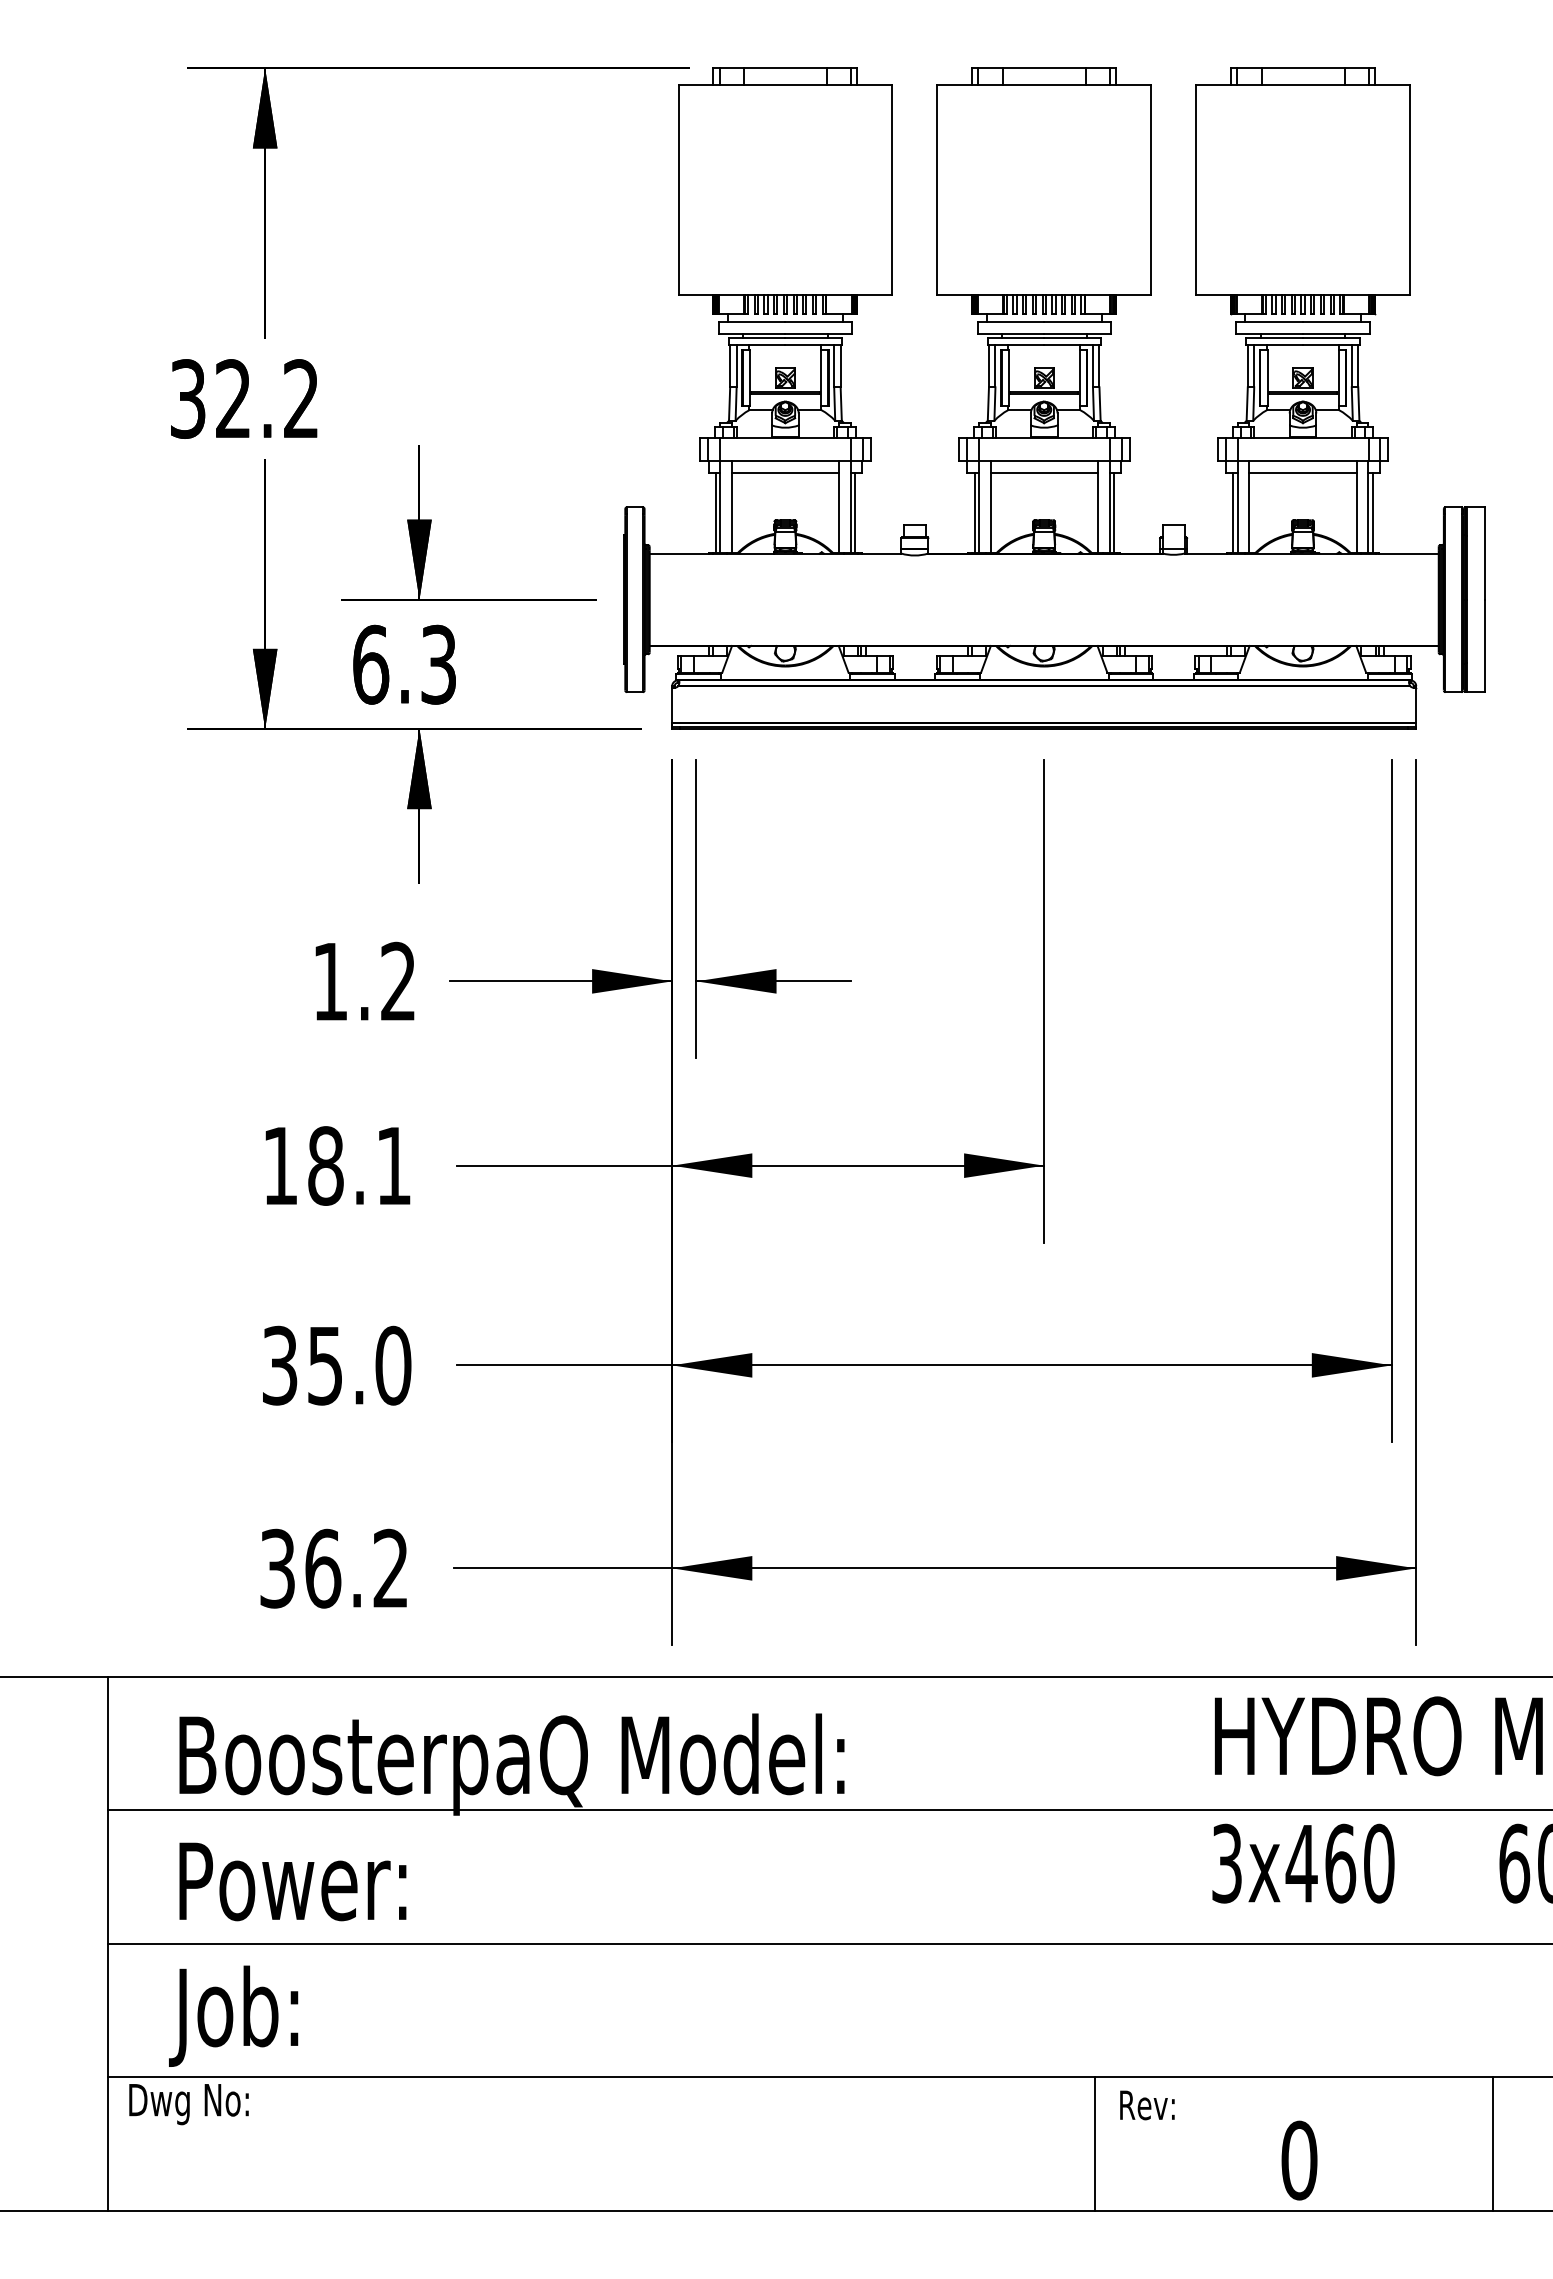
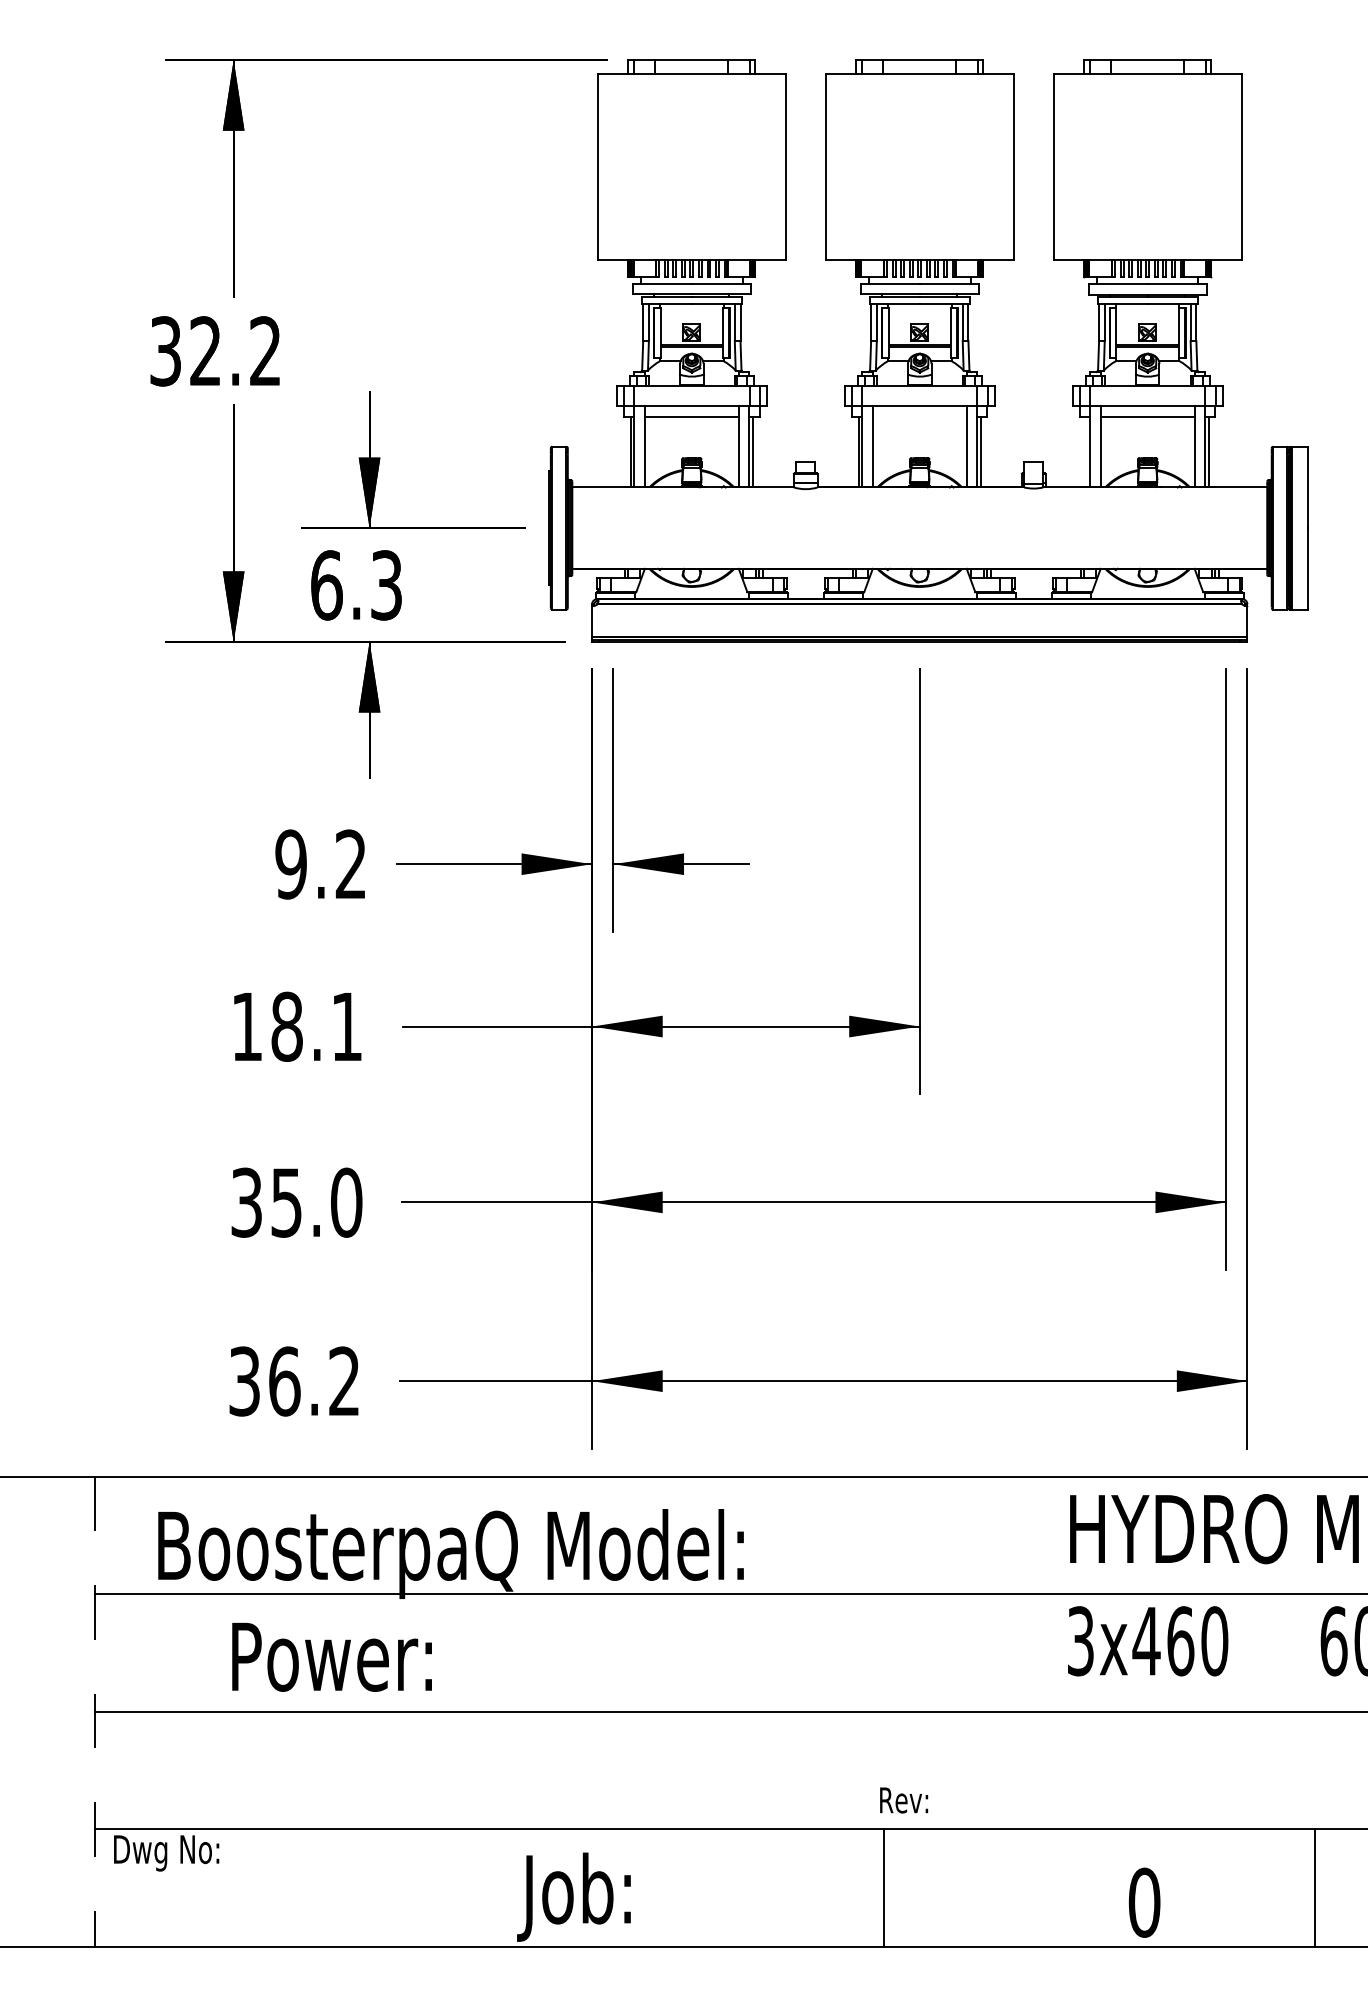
line: (1043, 473) -> (919, 416), removed
line: (1233, 513) -> (1086, 452), removed
text: (330, 981) -> (291, 864), 1.2 -> 9.2
text: (292, 1881) -> (331, 1656), moved
line: (107, 1943) -> (94, 1711), solid -> dashed
text: (233, 2015) -> (573, 1896), moved
text: (1147, 2105) -> (904, 1800), moved
line: (1095, 2143) -> (883, 1887), moved

